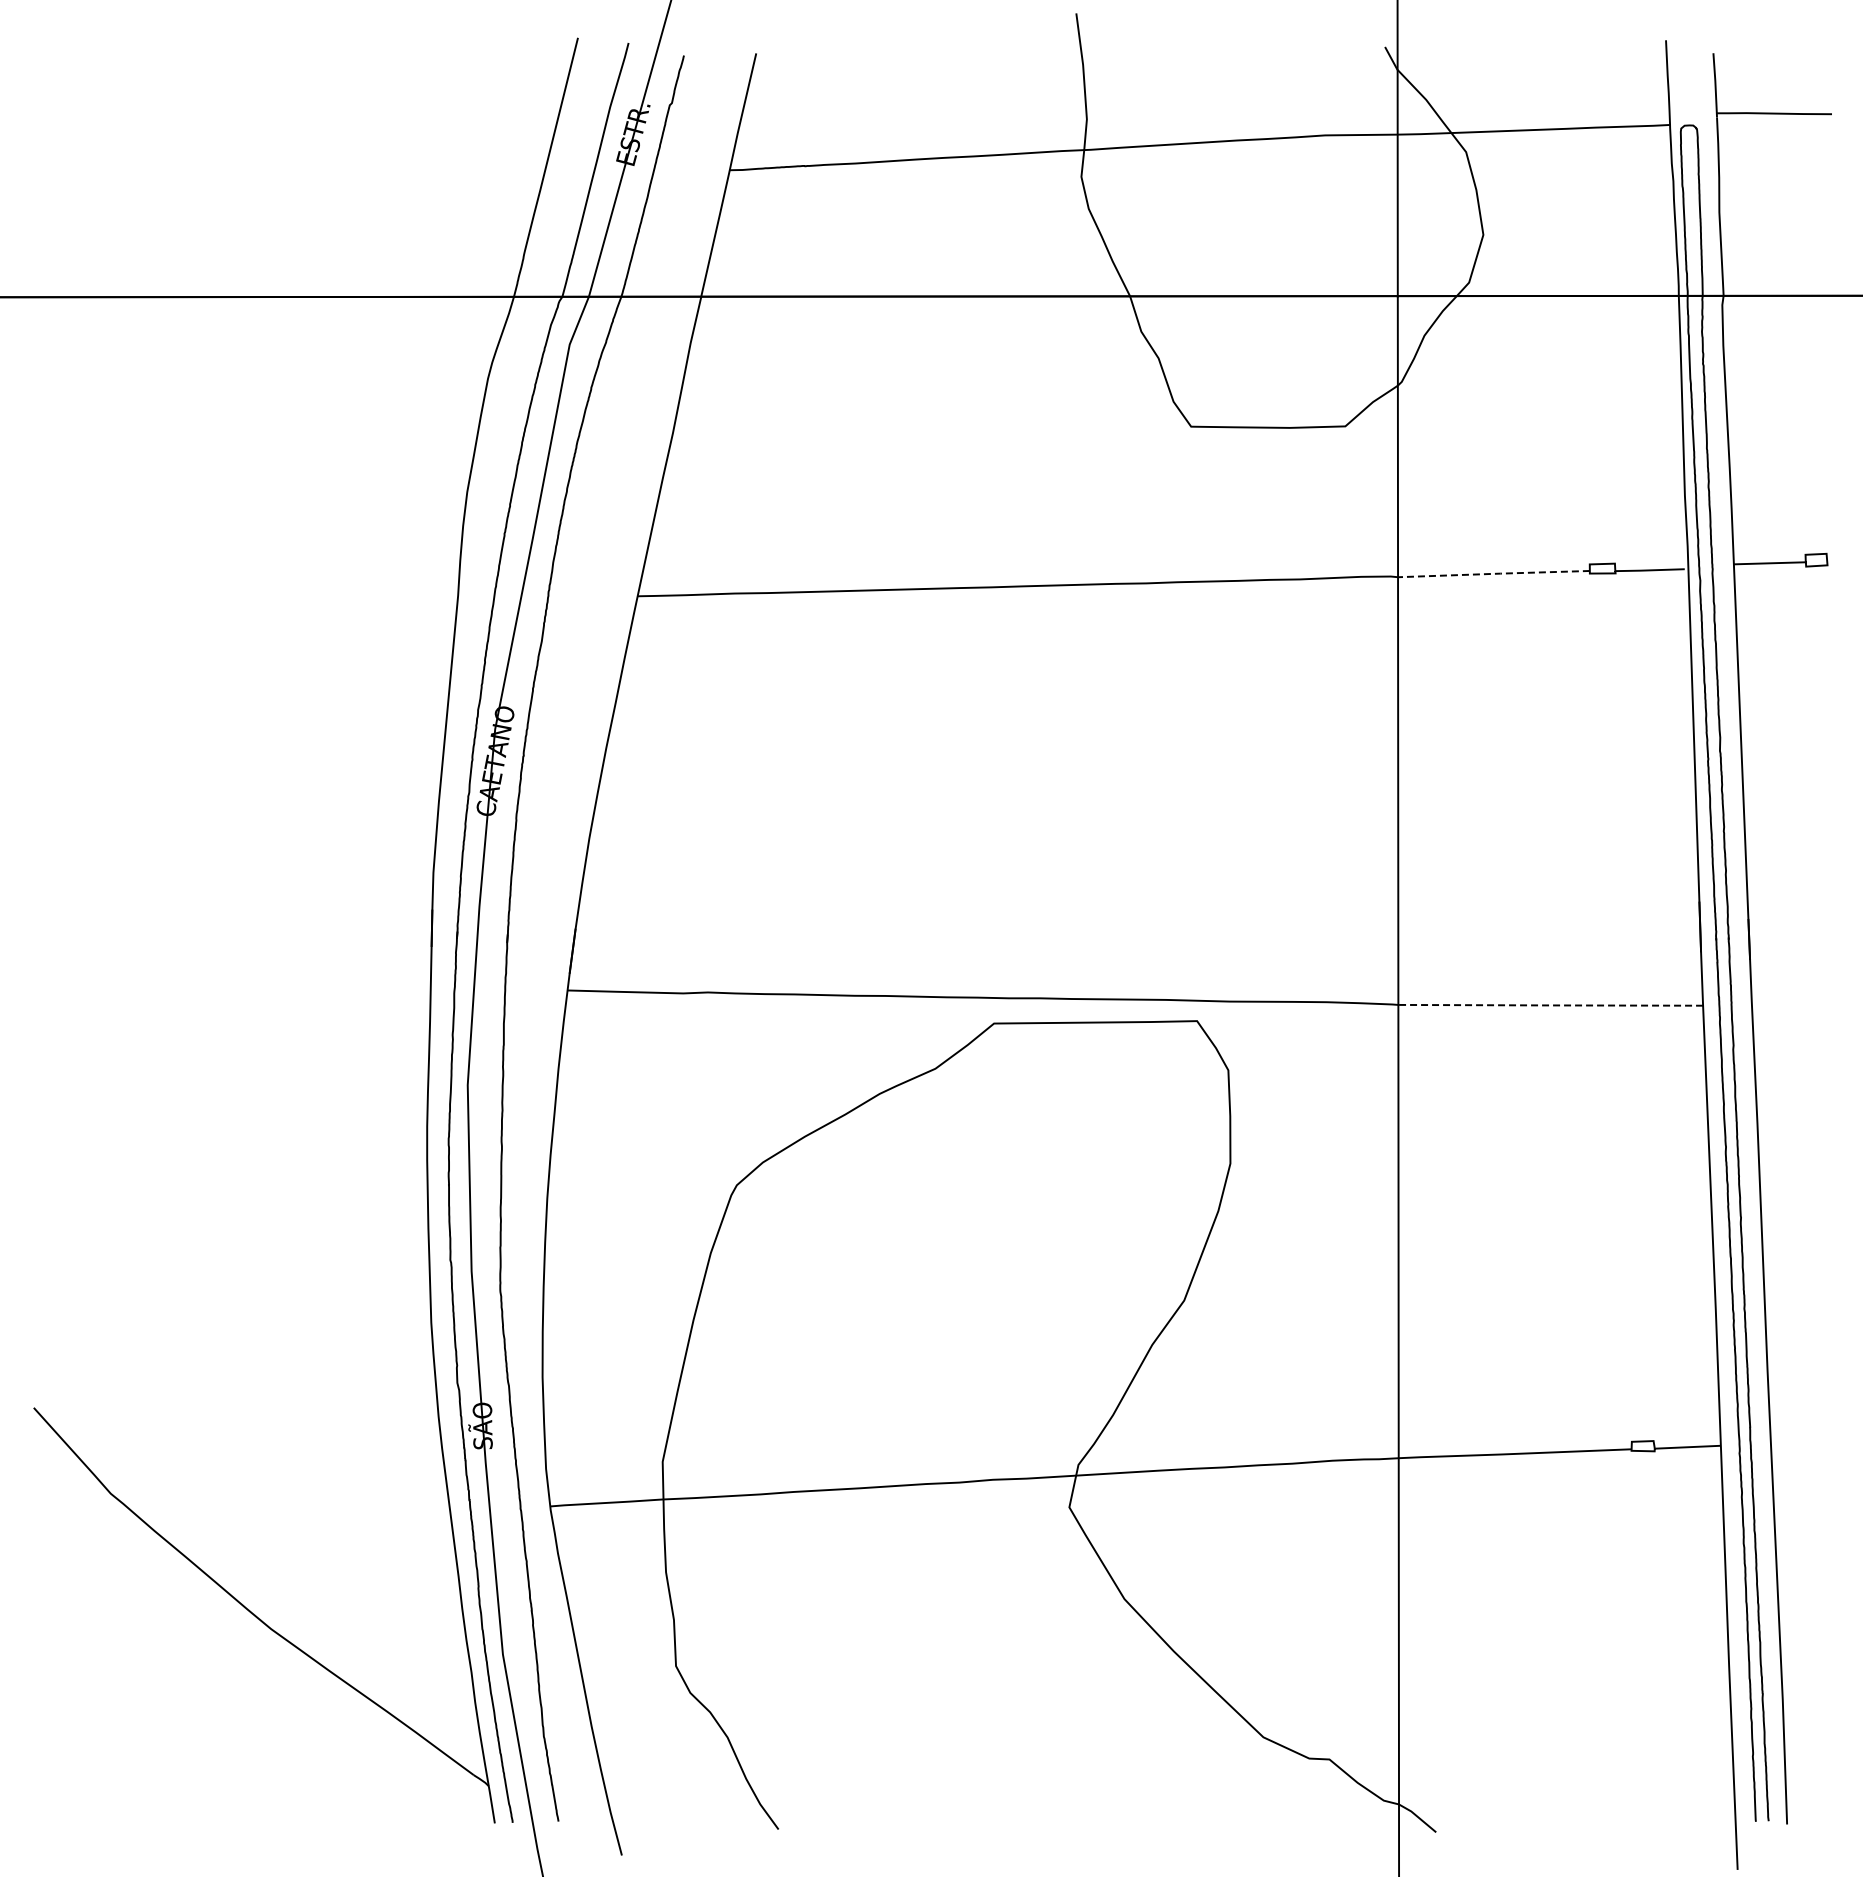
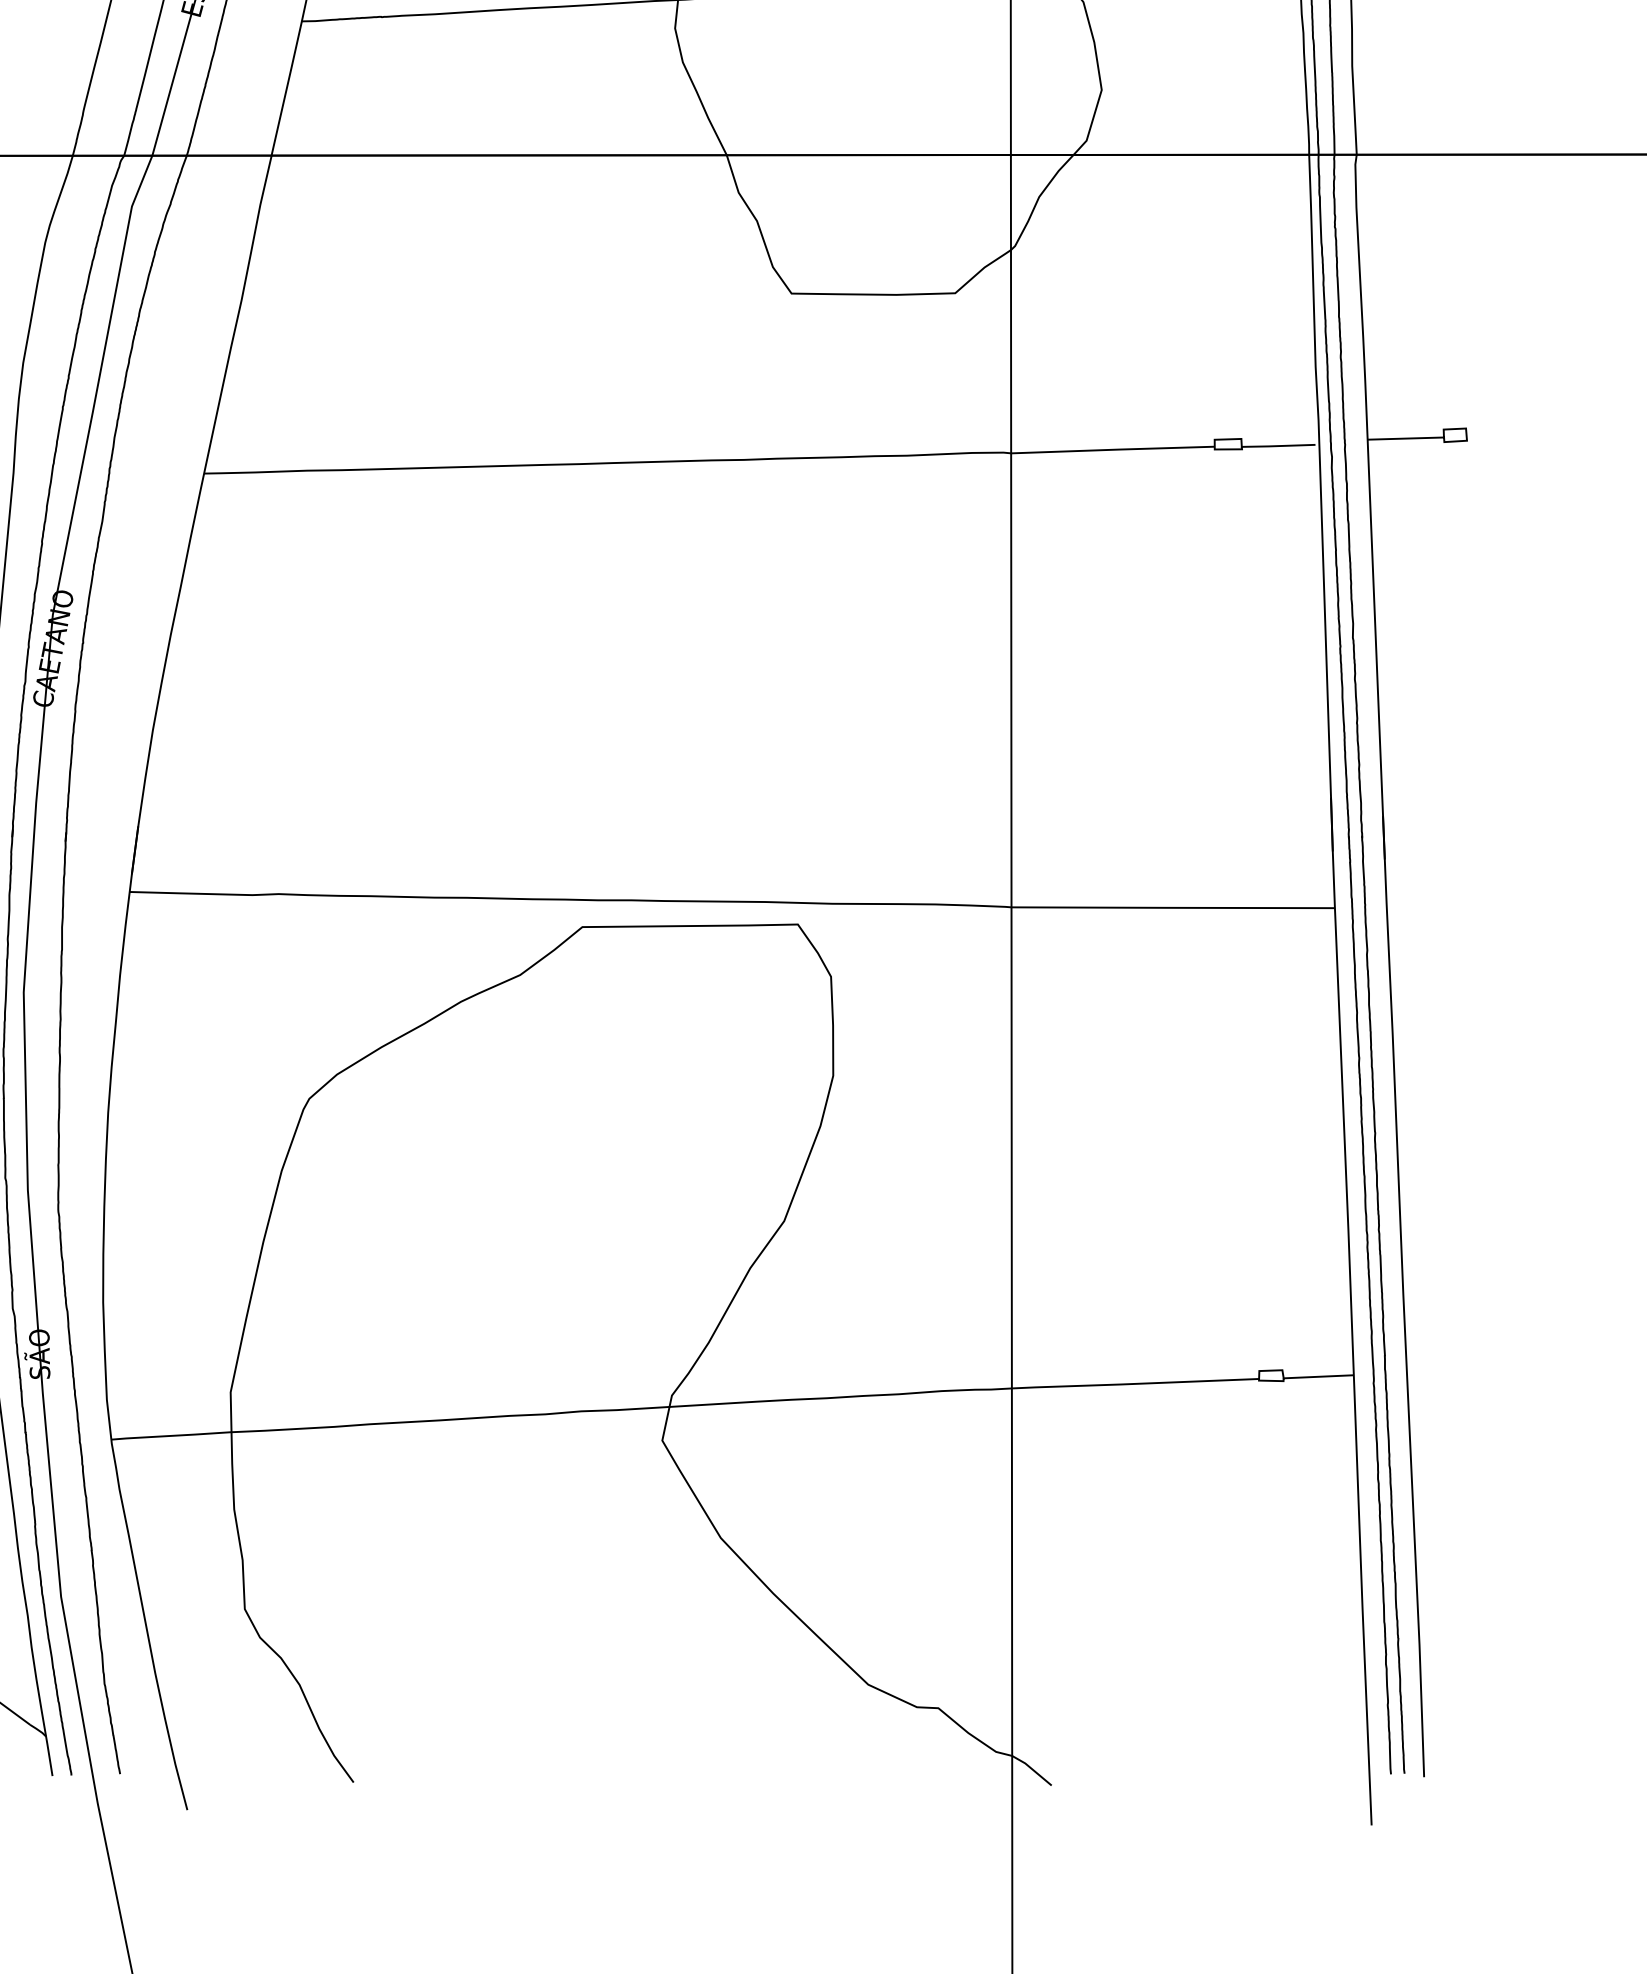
line: (1494, 573) -> (1113, 449), dashed -> solid
line: (1549, 1005) -> (1171, 907), dashed -> solid

